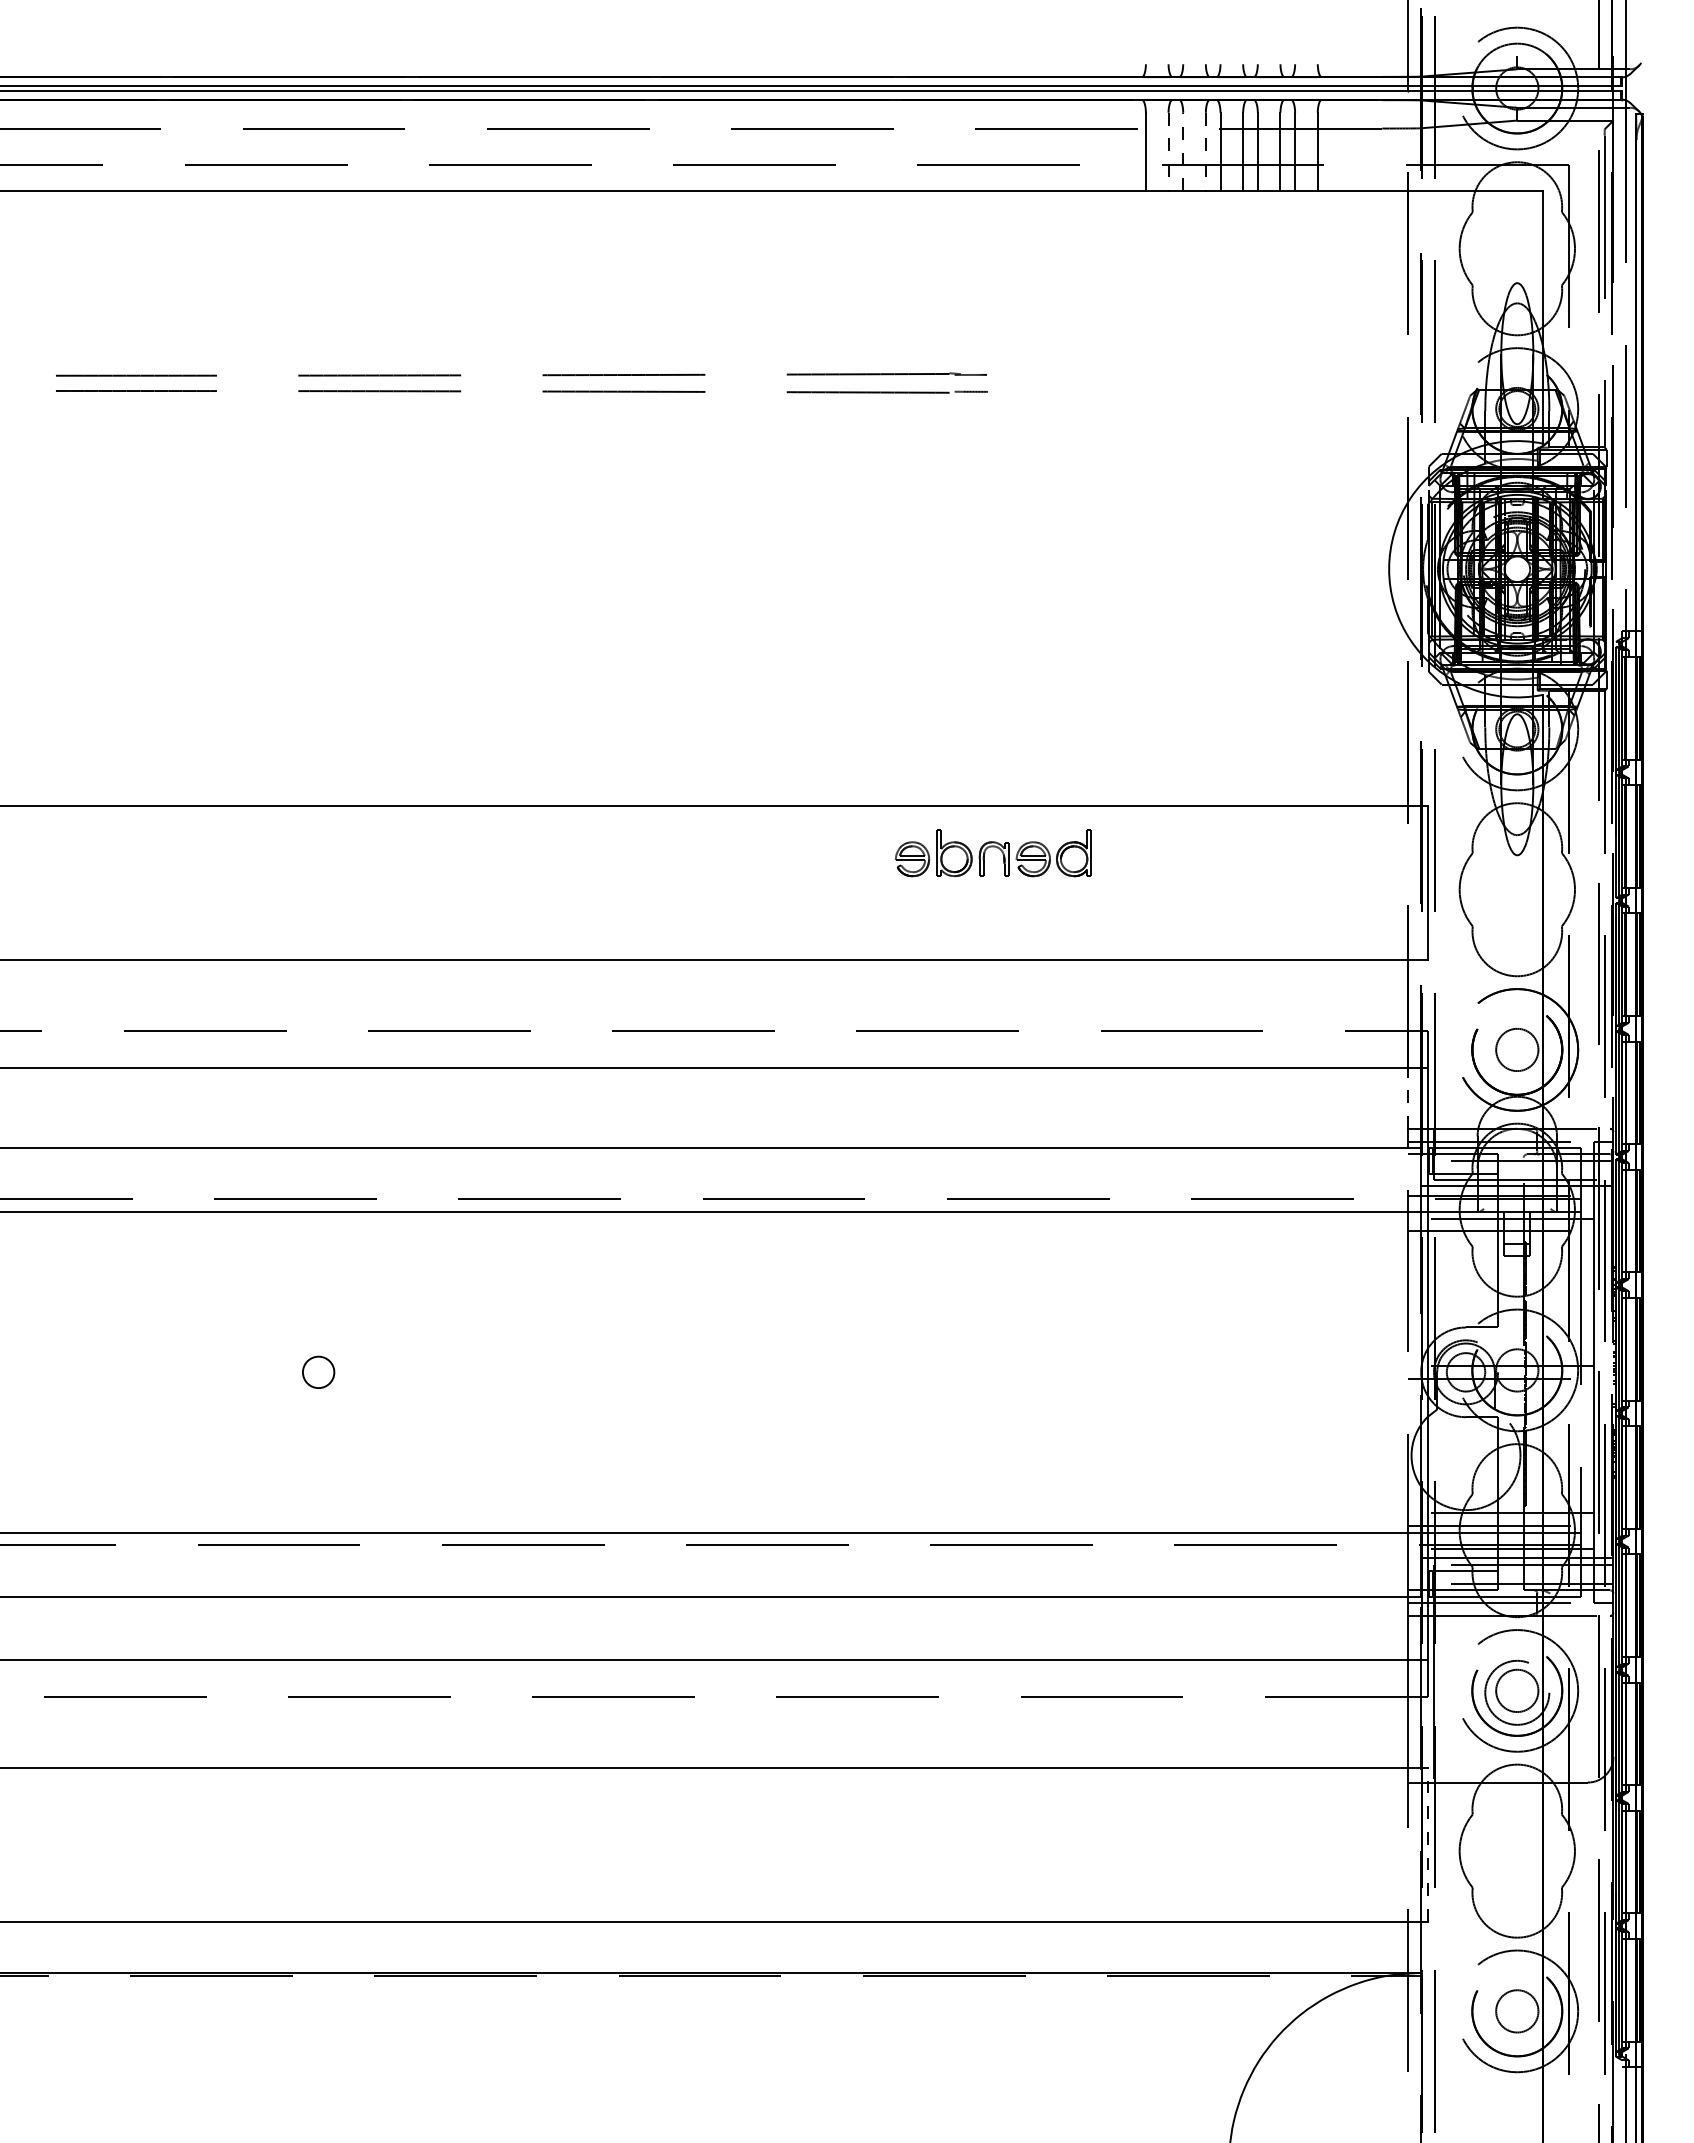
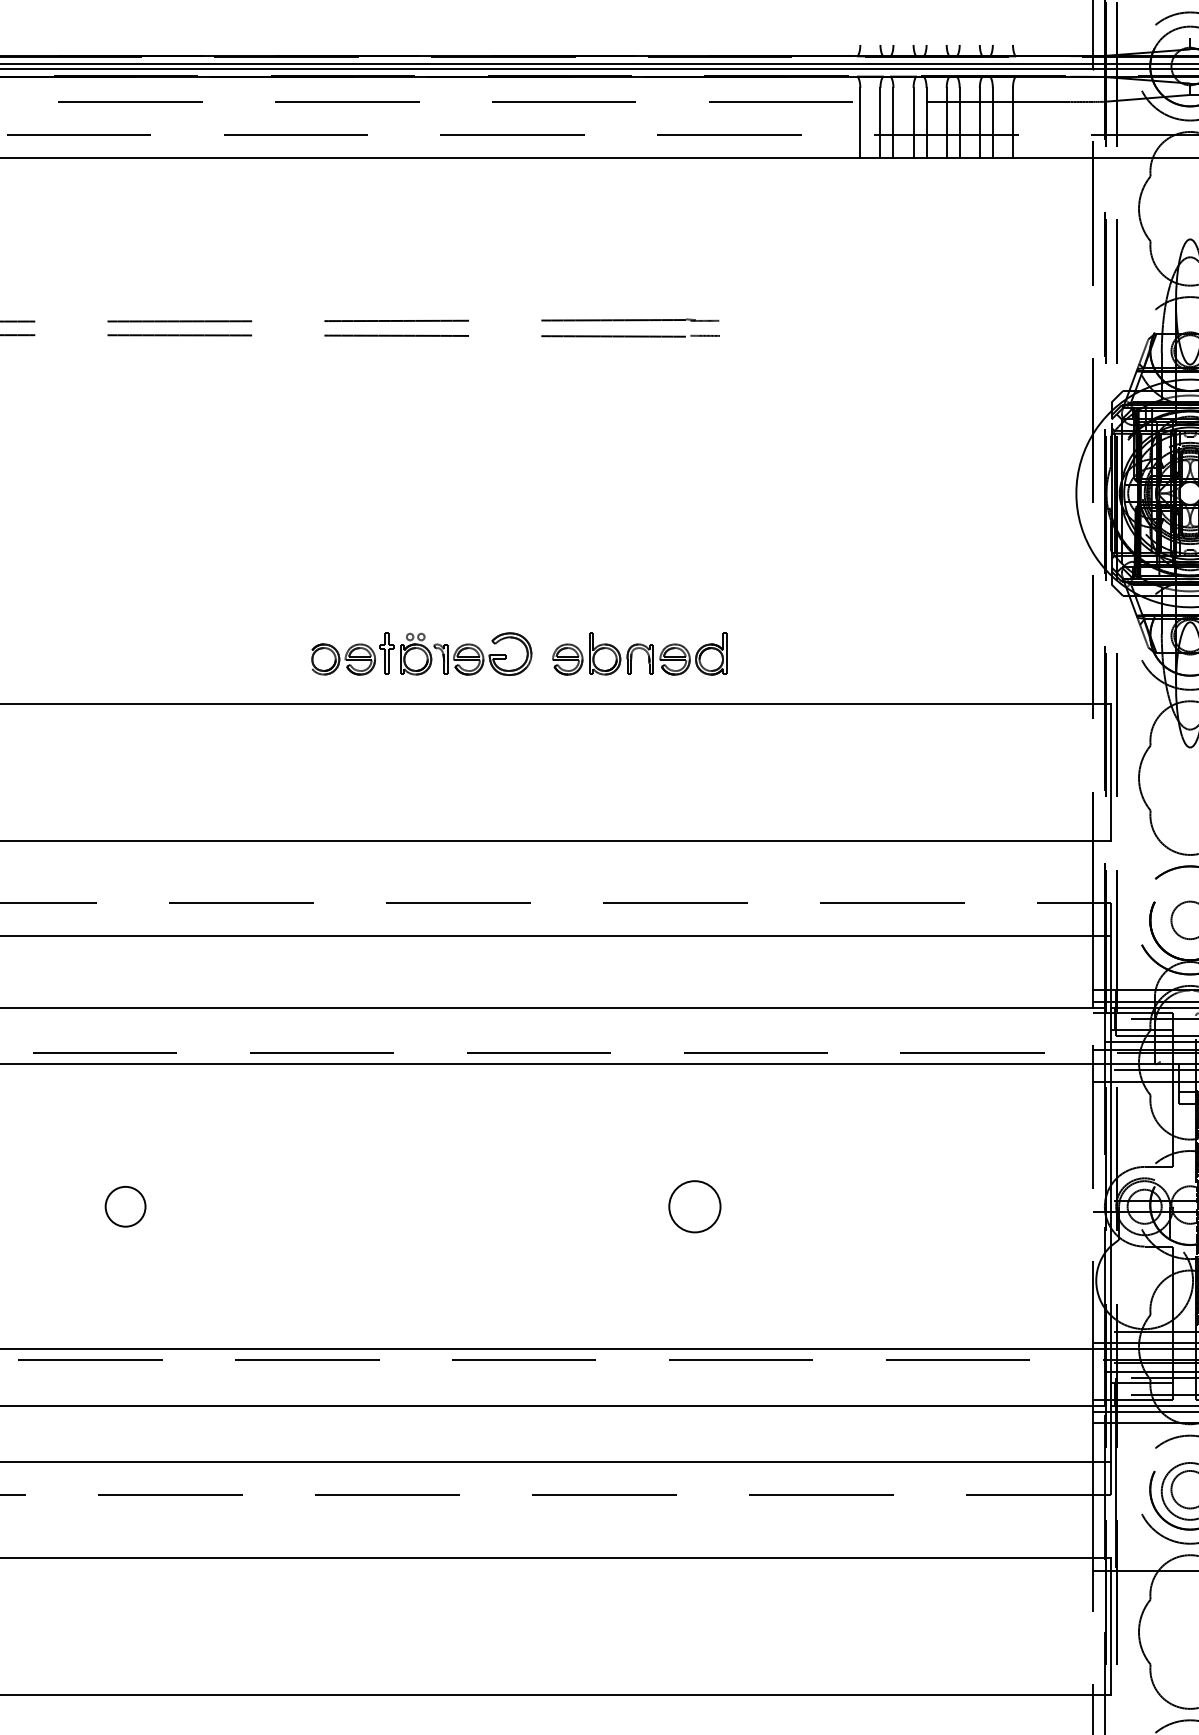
line: (1183, 151) -> (893, 122), dashed -> solid
line: (1168, 152) -> (880, 123), dashed -> solid
line: (1205, 152) -> (913, 123), dashed -> solid
part: (652, 749) -> (422, 653), added
part: (993, 853) -> (639, 654), moved
line: (1408, 1097) -> (1093, 962), dashed -> solid
circle: (318, 1372) -> (125, 1206), size x1.43
circle: (959, 1372) -> (694, 1206), added
line: (1427, 1844) -> (1110, 1626), dashed -> solid

